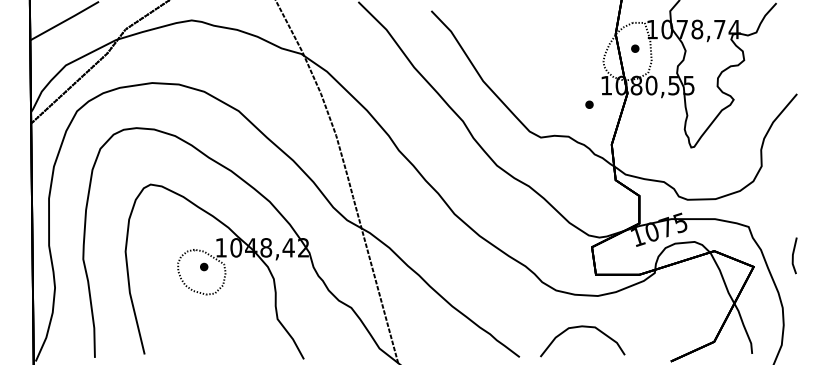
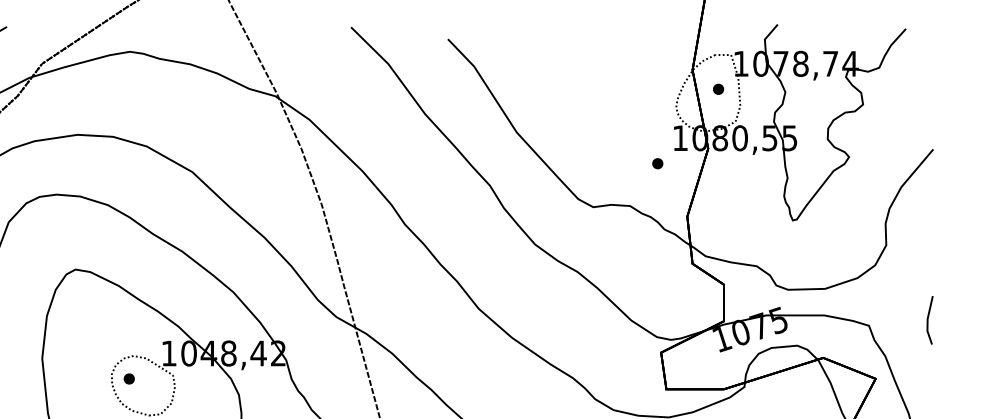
line: (793, 255) -> (928, 319), moved
part: (204, 266) -> (129, 378), moved

